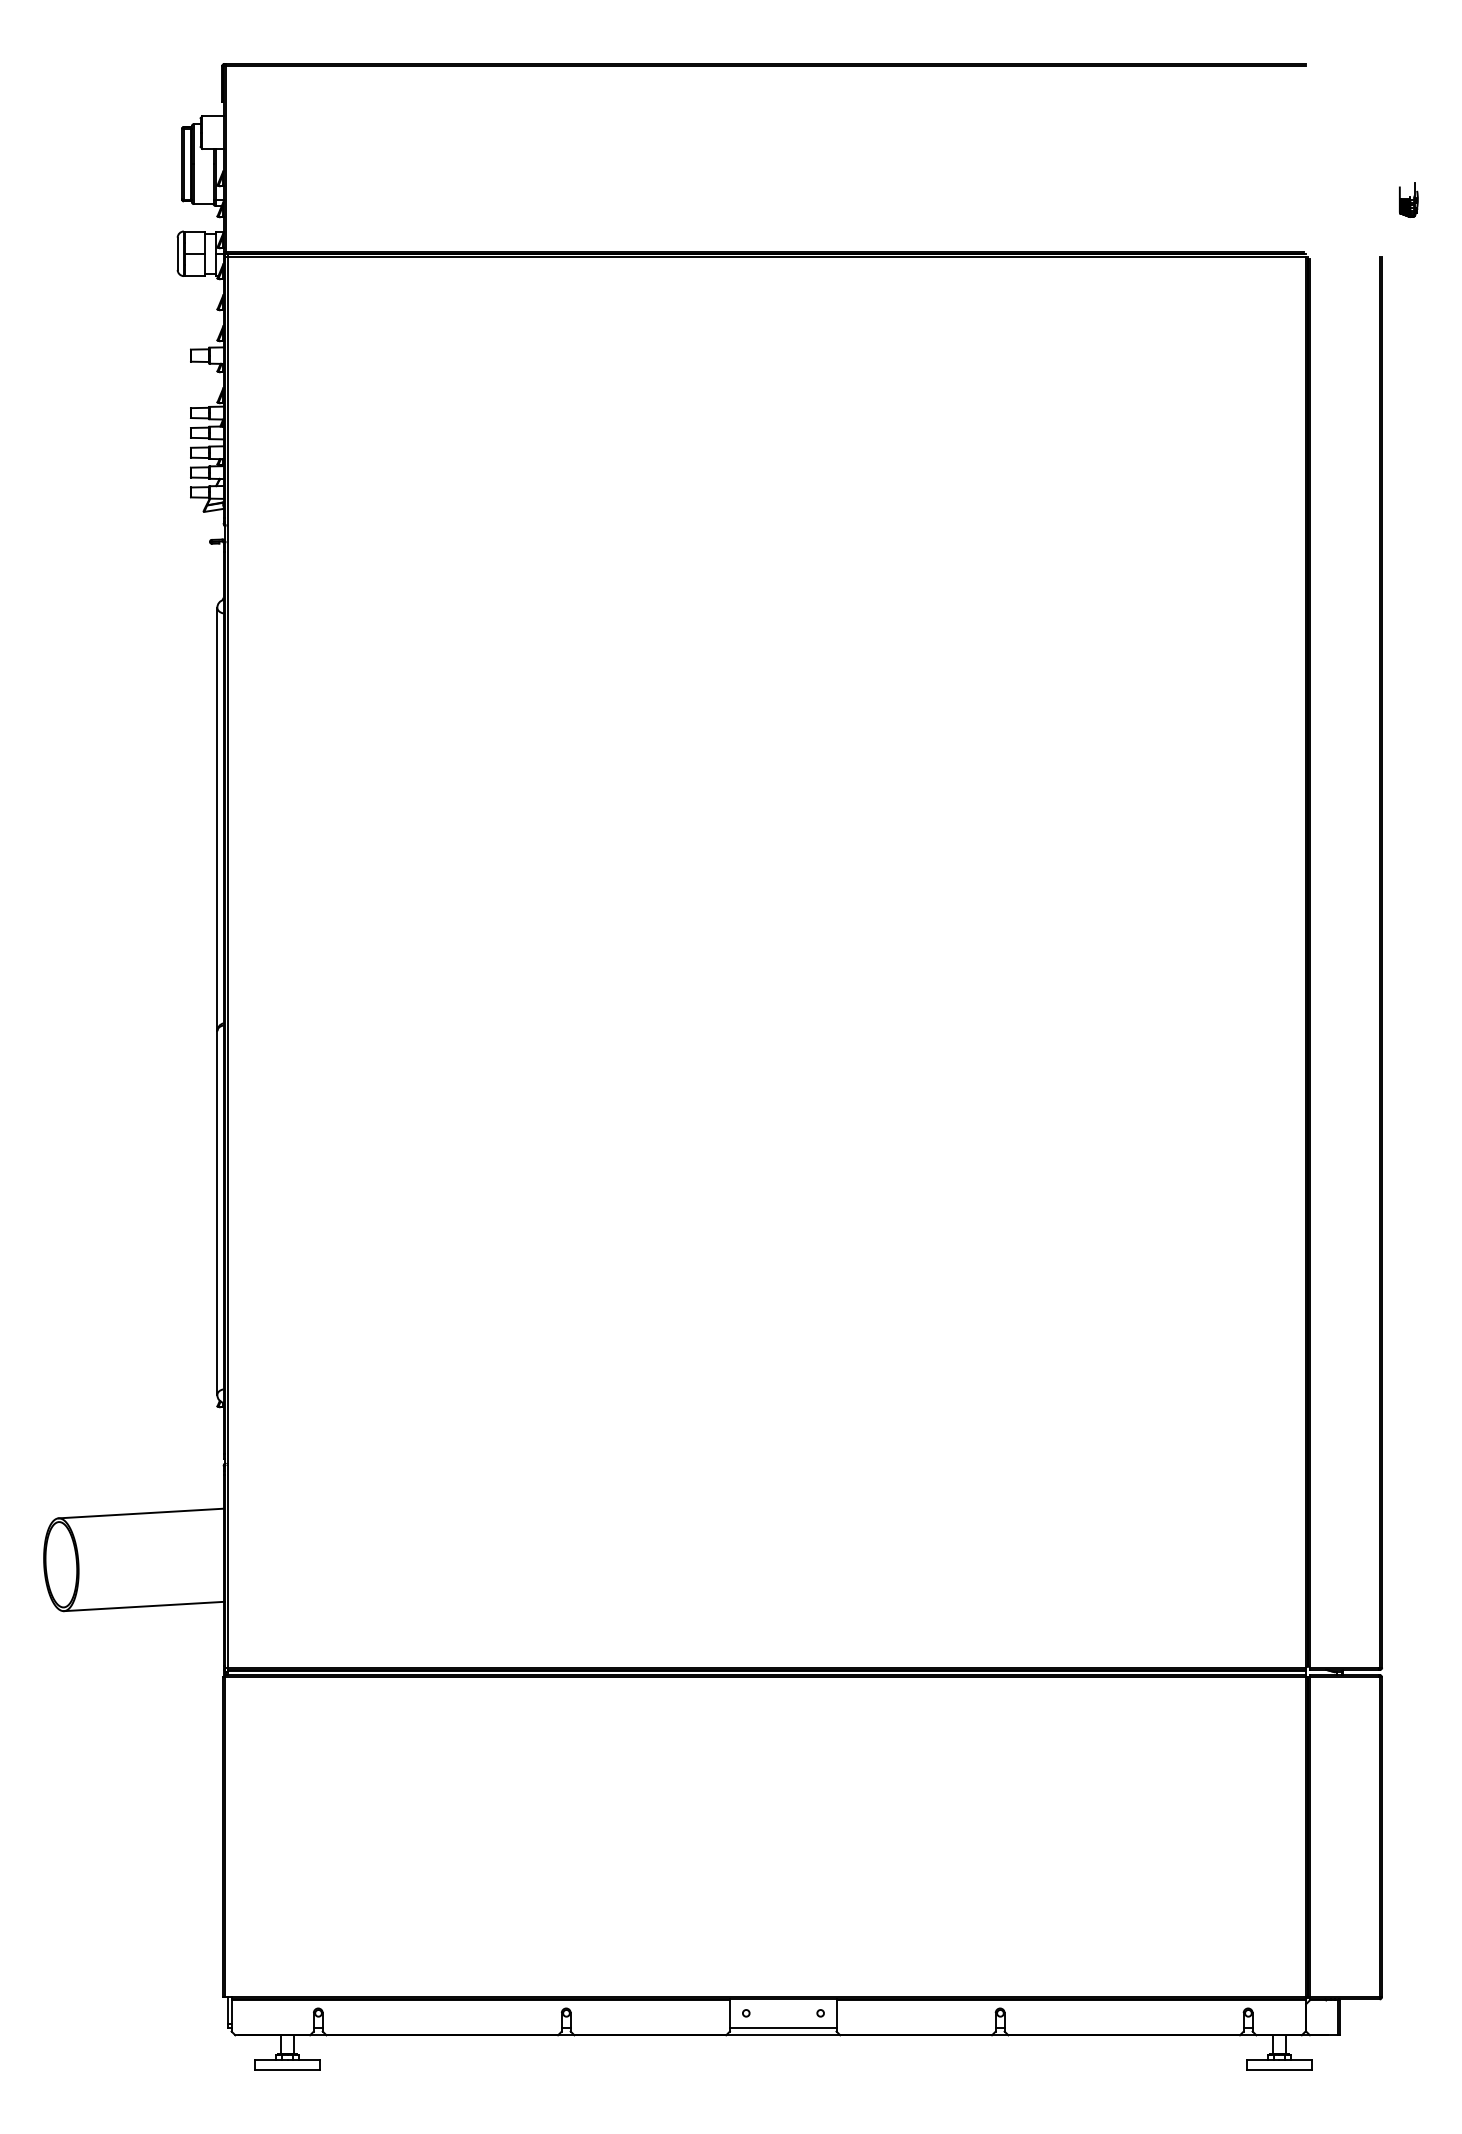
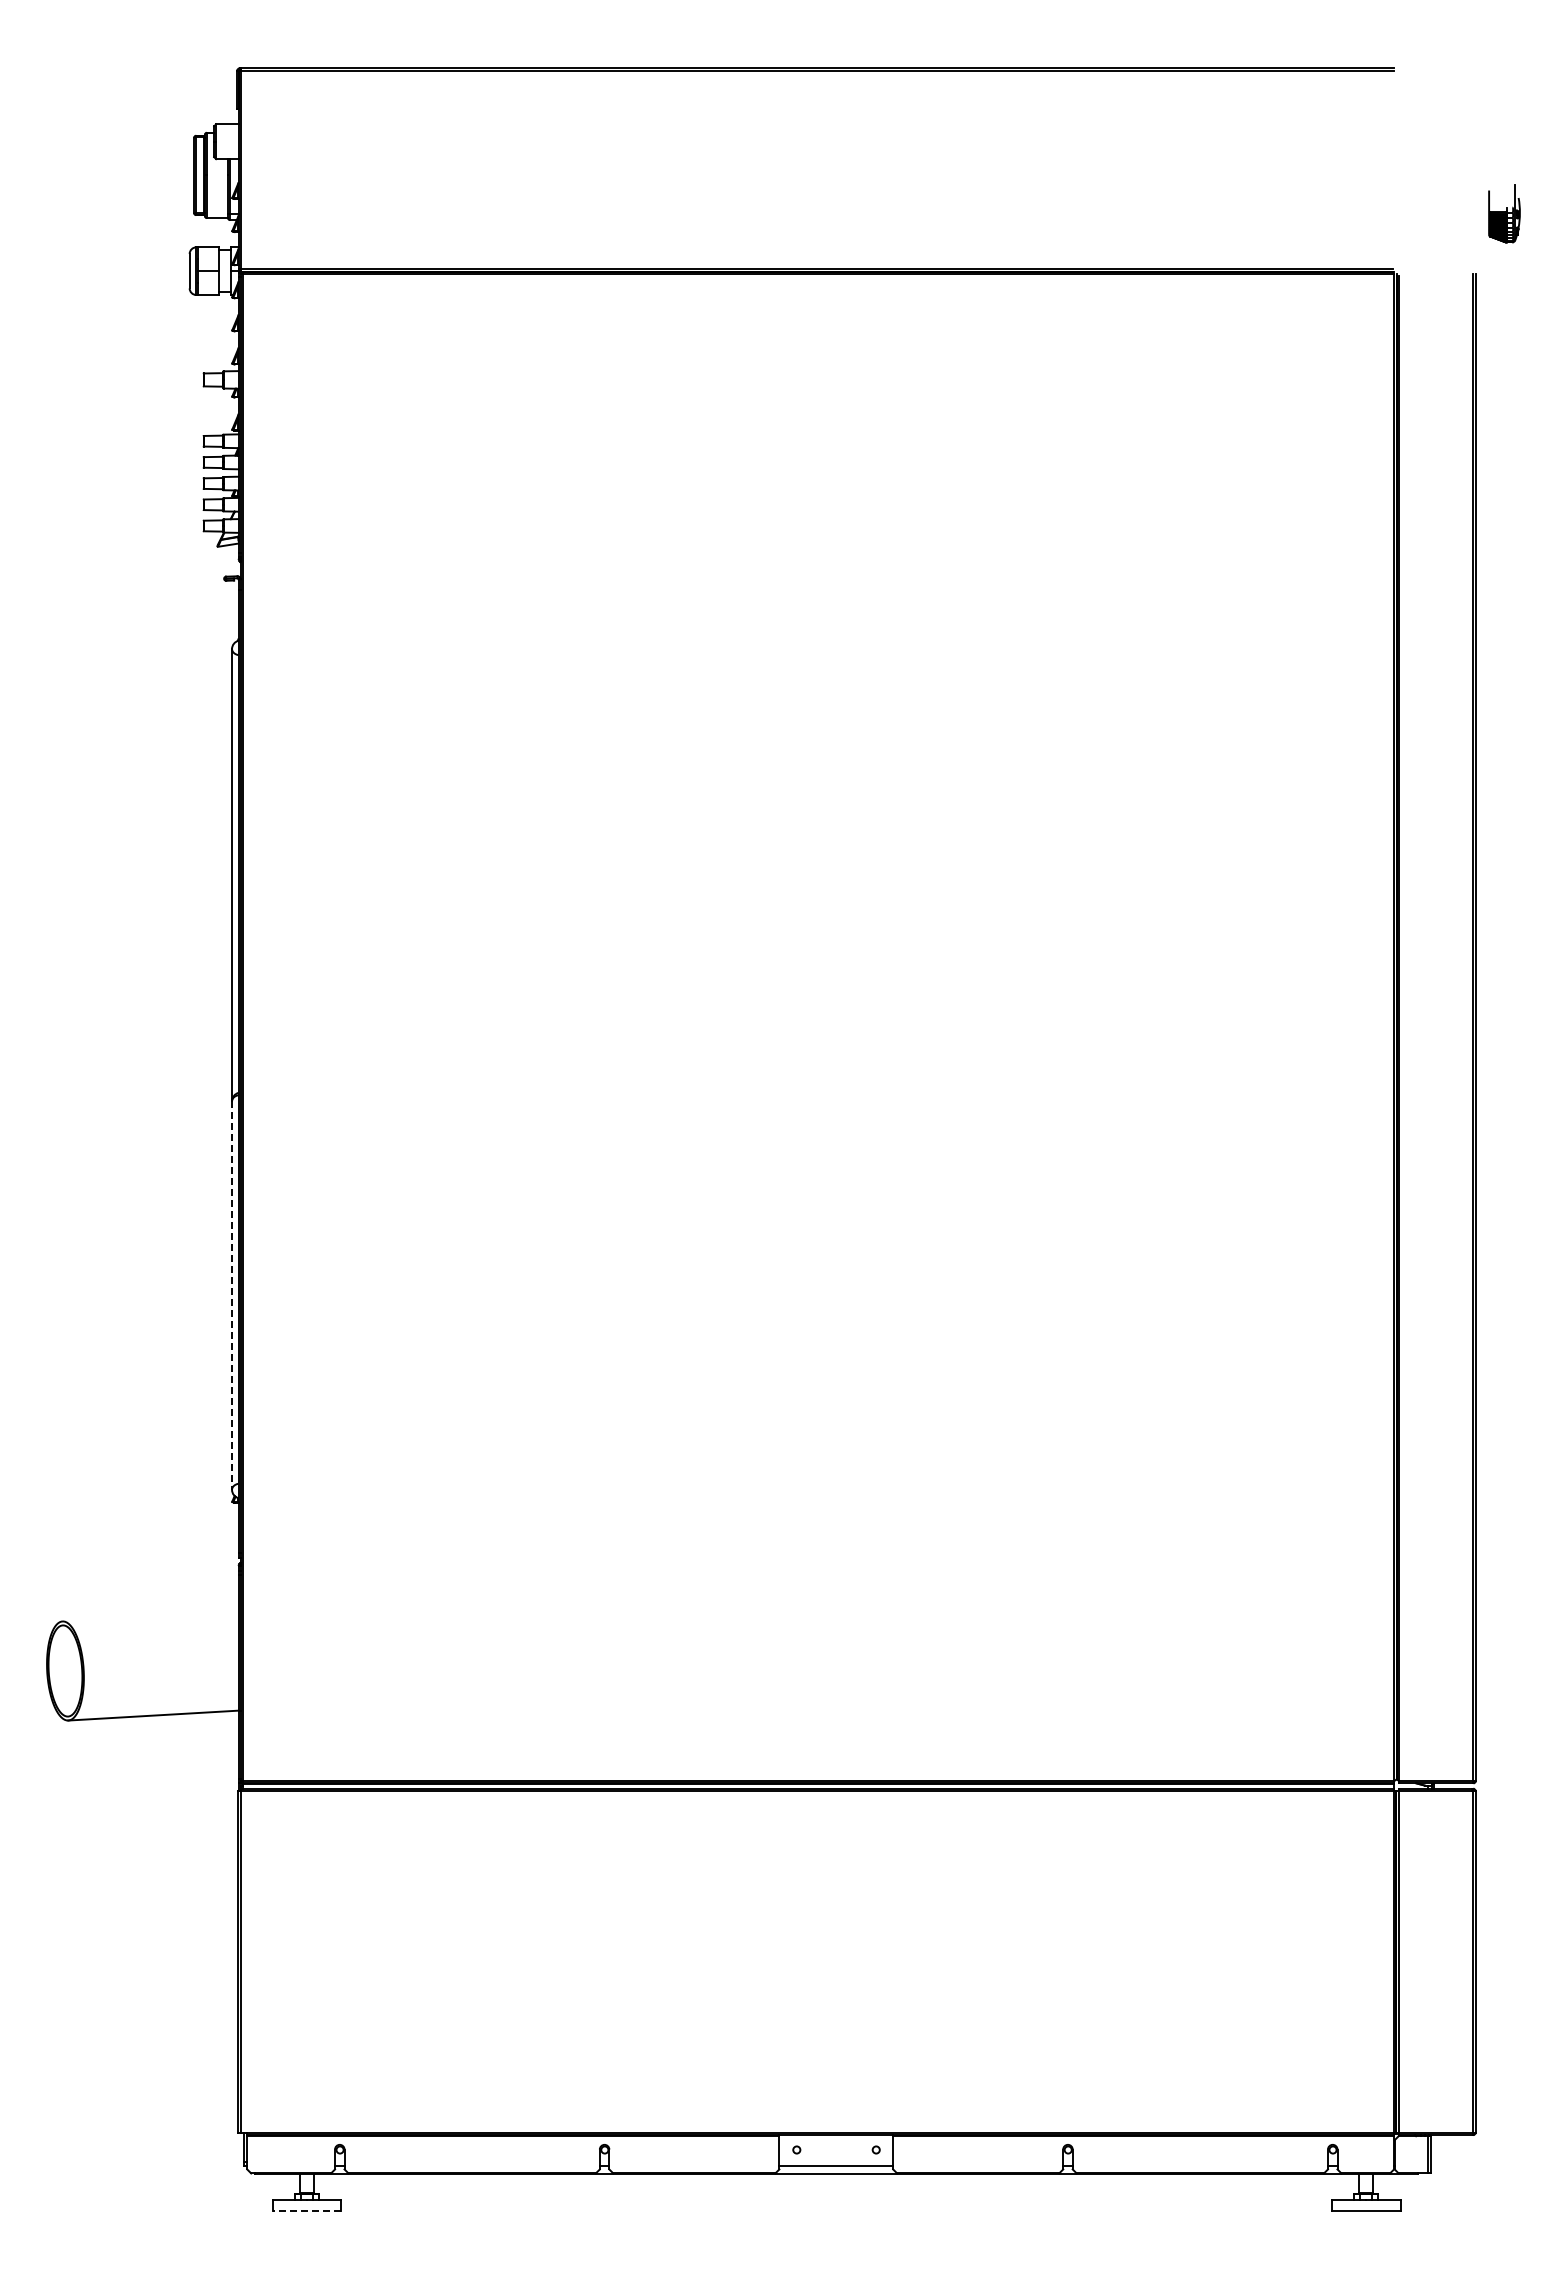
part: (1408, 199) -> (1503, 213), size x1.6
line: (217, 1214) -> (232, 1296), solid -> dashed
line: (141, 1513) -> (150, 1616), removed
line: (287, 2069) -> (306, 2210), solid -> dashed

